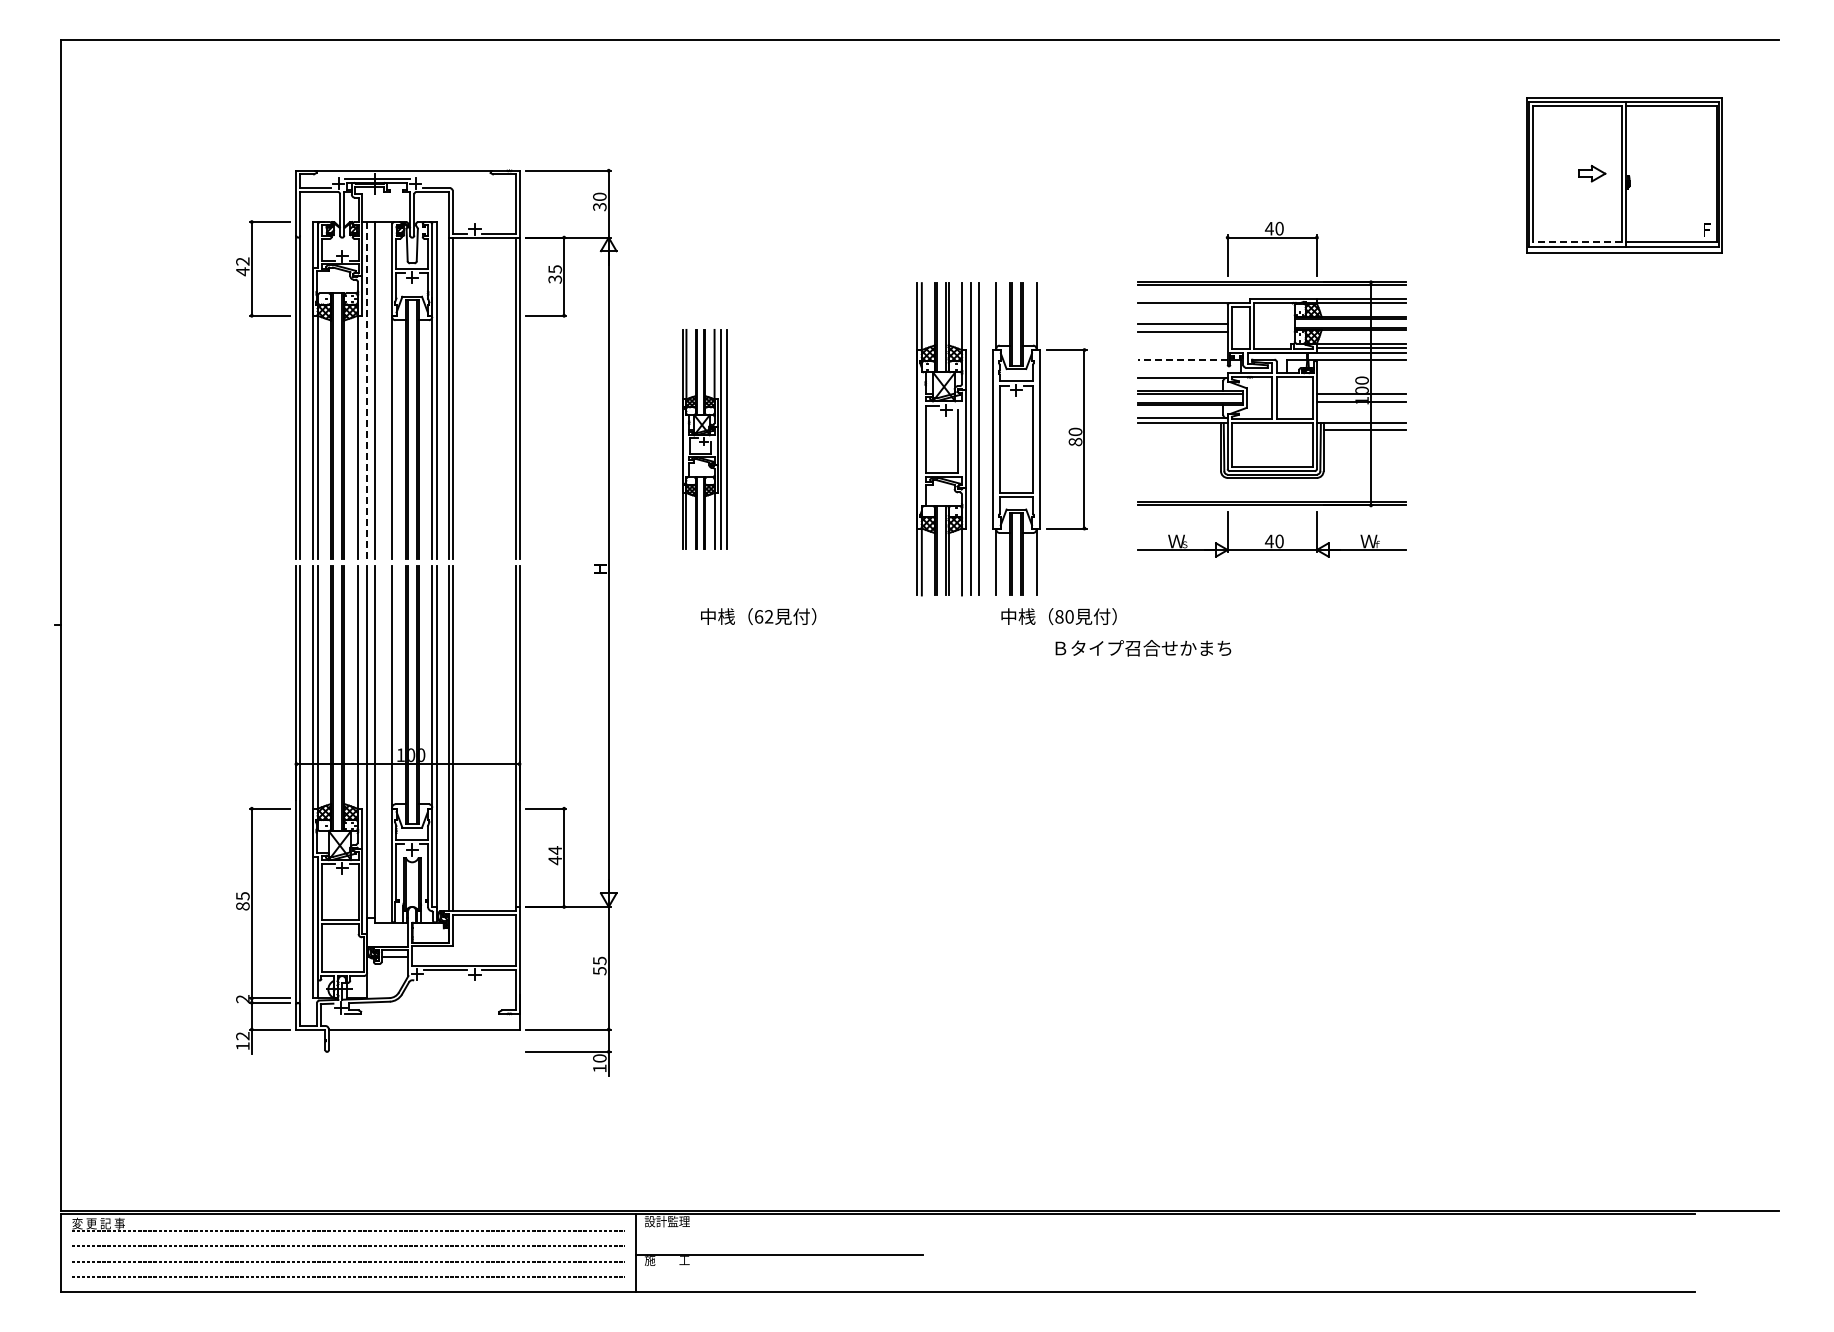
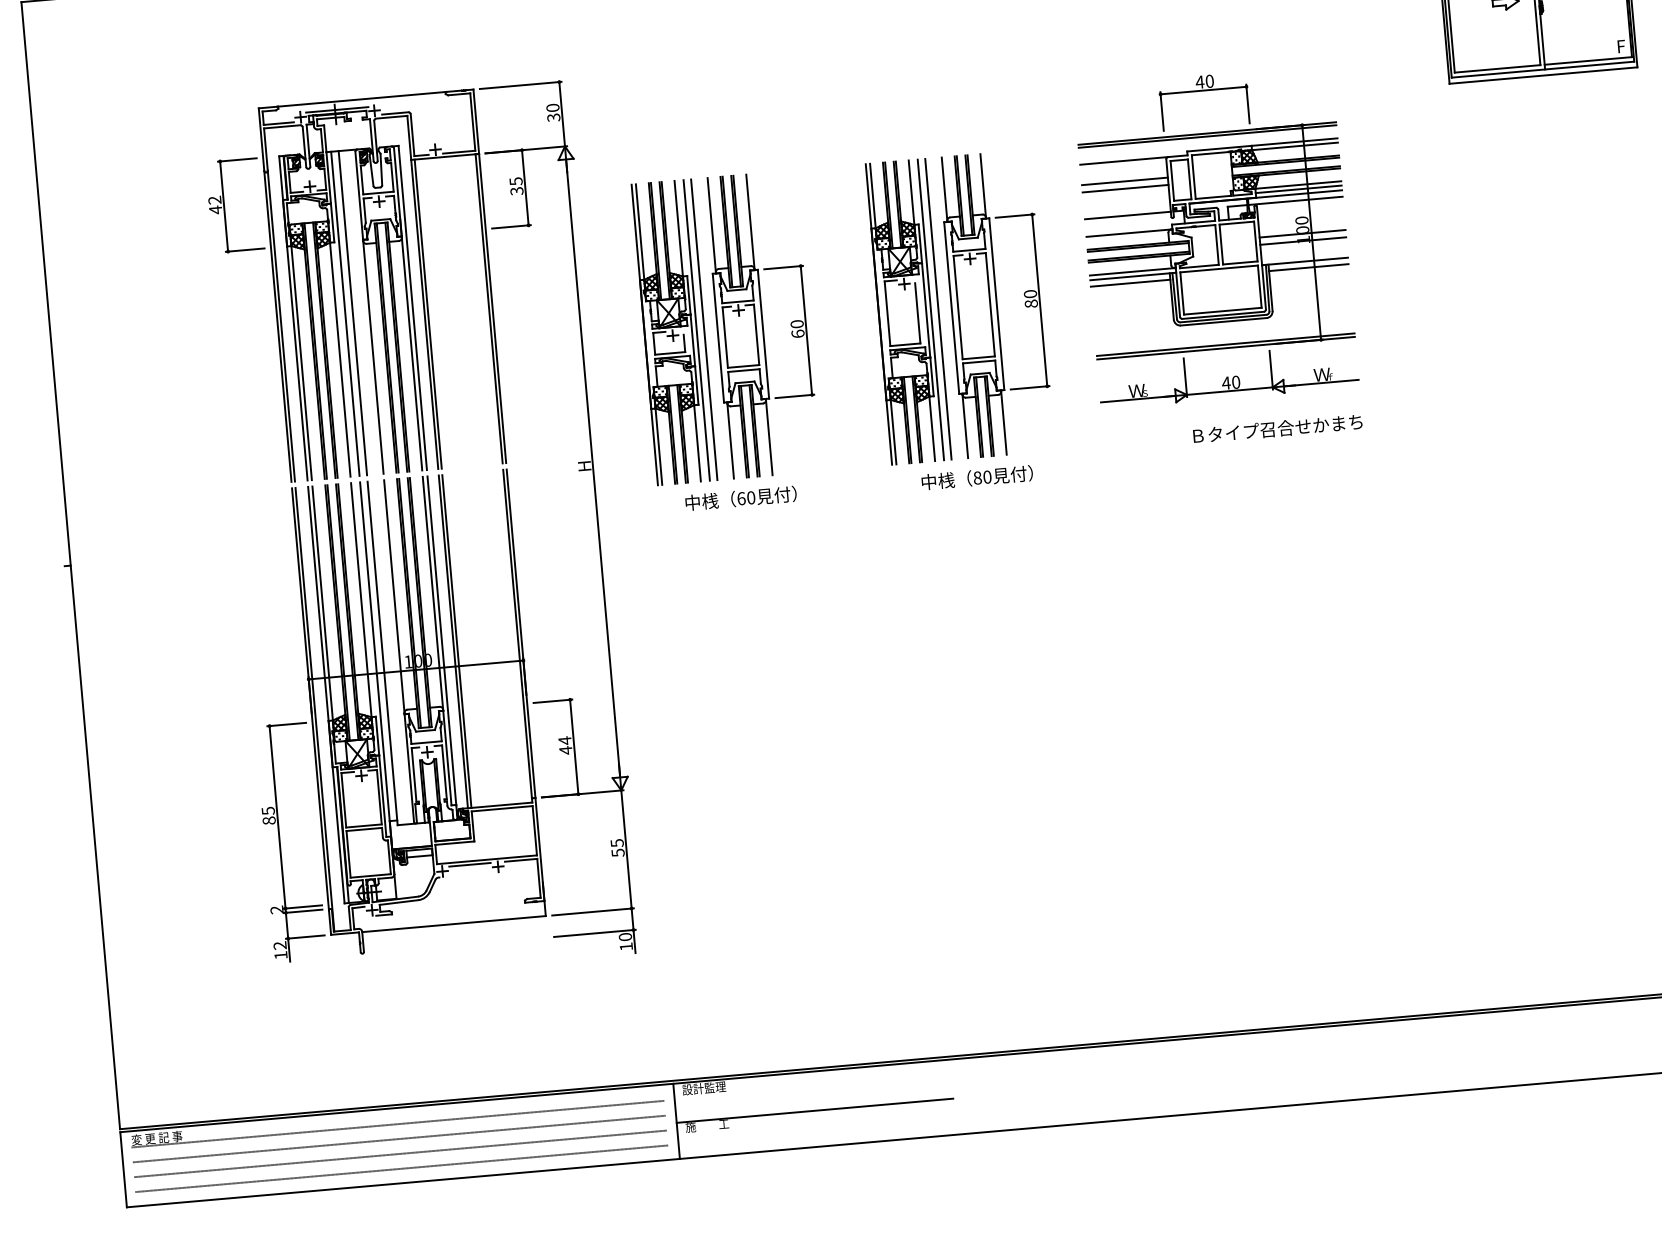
line: (1577, 241) -> (1497, 68), dashed -> solid
line: (1183, 359) -> (1128, 215), dashed -> solid
line: (367, 390) -> (345, 313), dashed -> solid
line: (1179, 429) -> (1130, 282), added
part: (704, 438) -> (674, 331), size x1.43
part: (796, 438) -> (762, 323), added
text: (769, 616) -> (751, 497), 62 -> 60
text: (1058, 616) -> (976, 477), moved
text: (1143, 648) -> (1277, 429), moved

